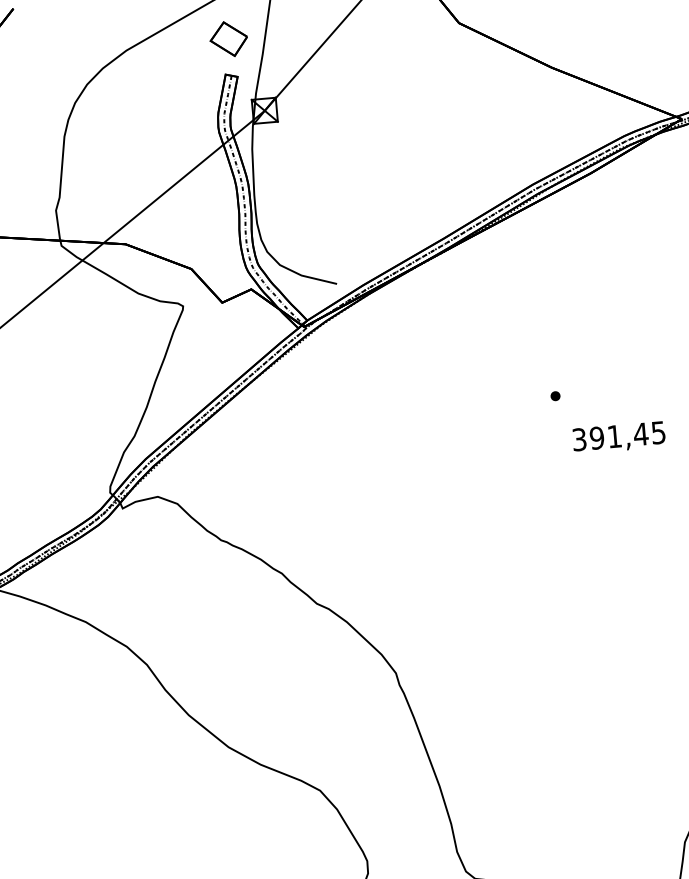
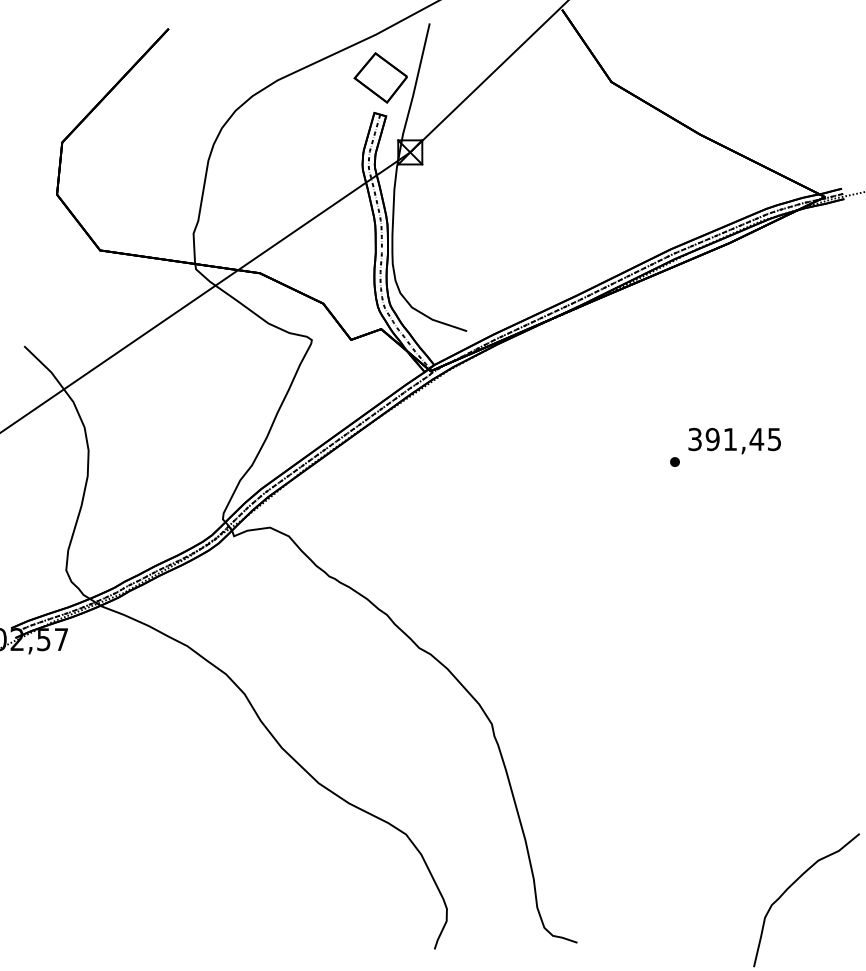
part: (228, 38) -> (380, 77), size x1.43
text: (618, 437) -> (734, 440), moved

